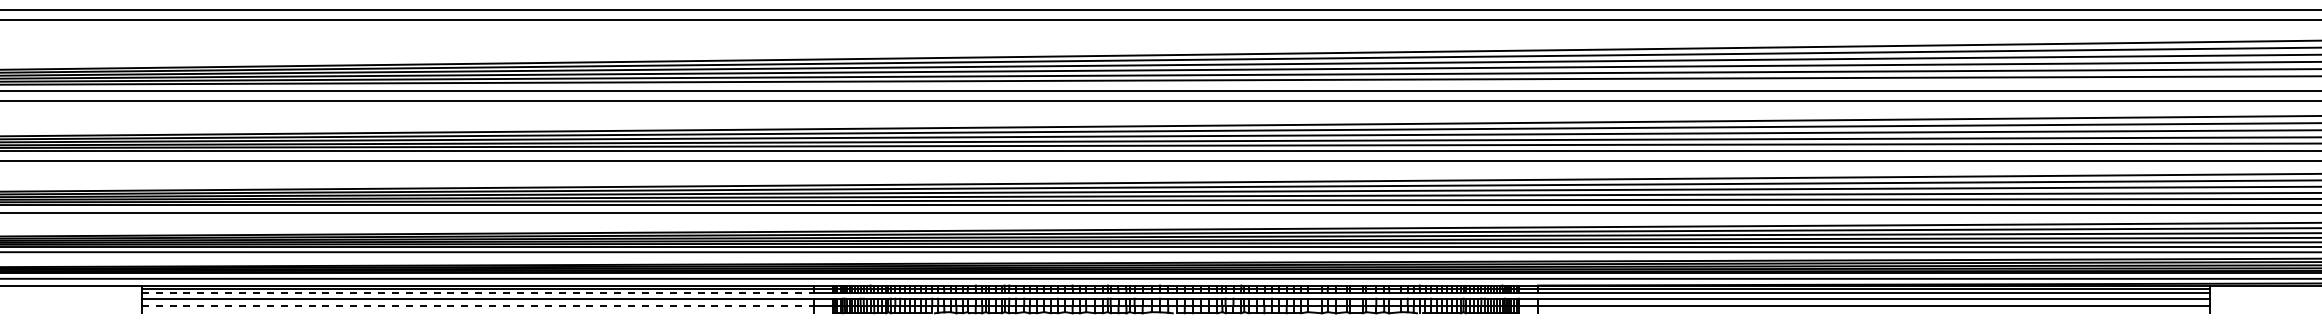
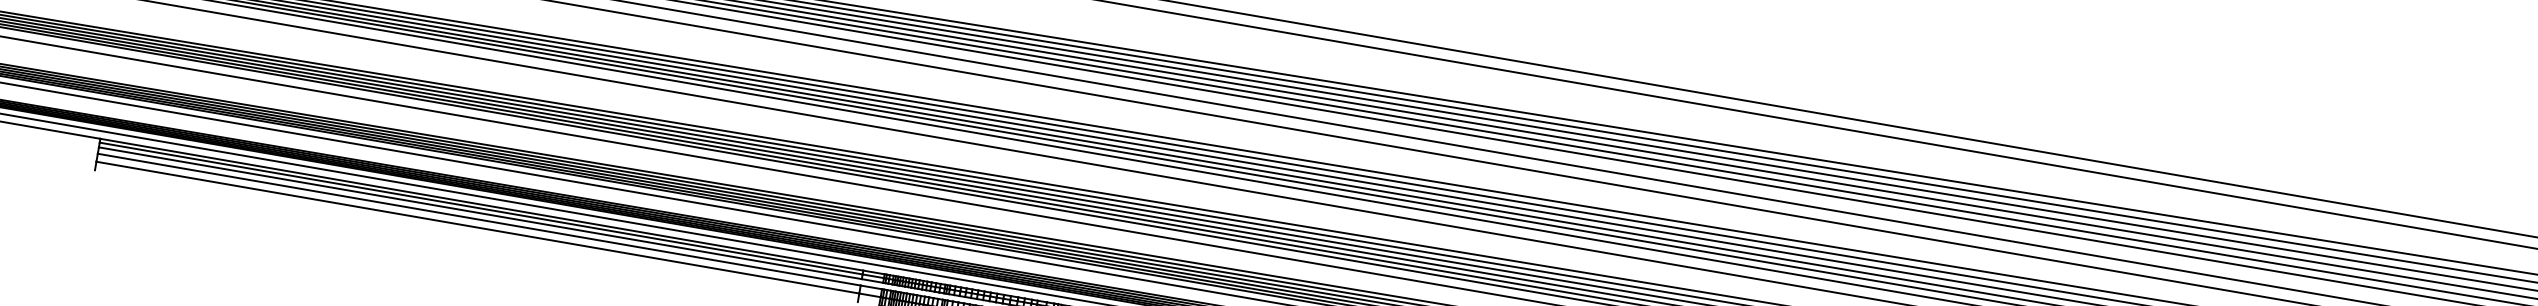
line: (478, 293) -> (480, 213), dashed -> solid
line: (478, 305) -> (478, 227), dashed -> solid

